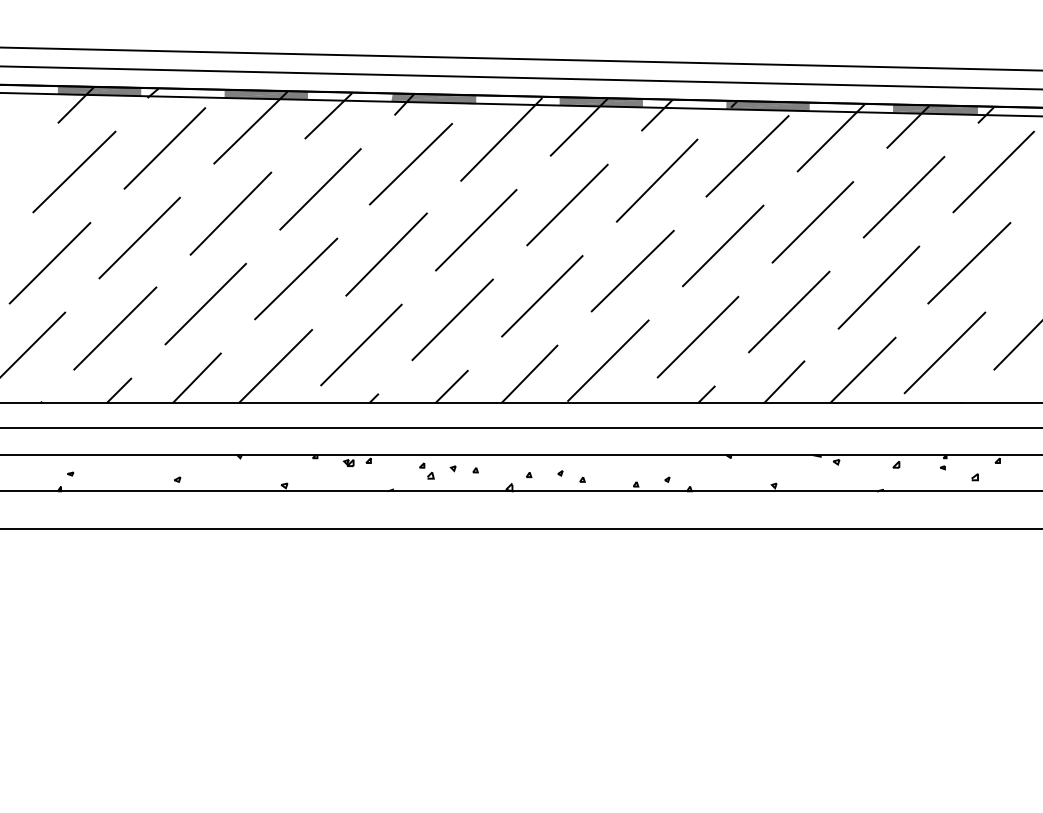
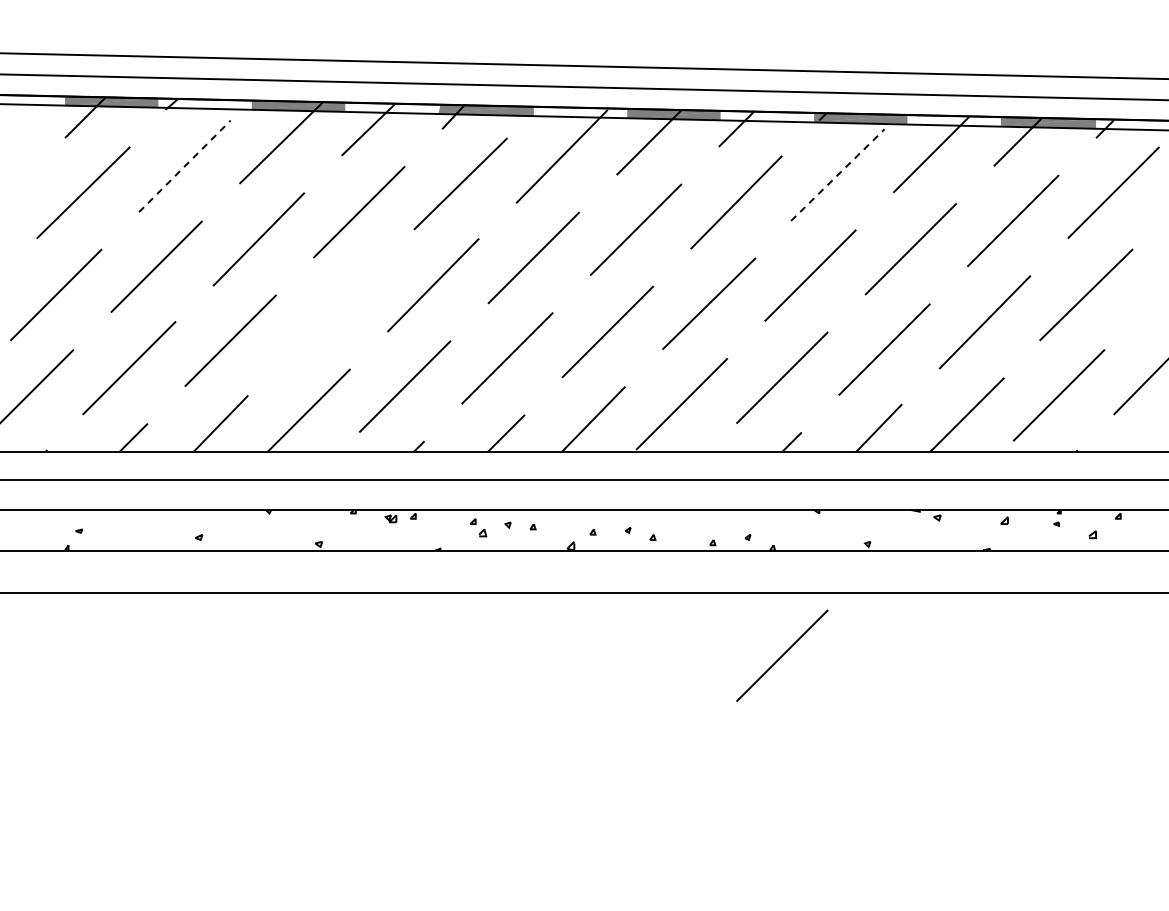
line: (164, 148) -> (184, 166), solid -> dashed
line: (748, 155) -> (838, 174), solid -> dashed
line: (295, 278) -> (331, 312), removed
line: (698, 584) -> (782, 655), added

